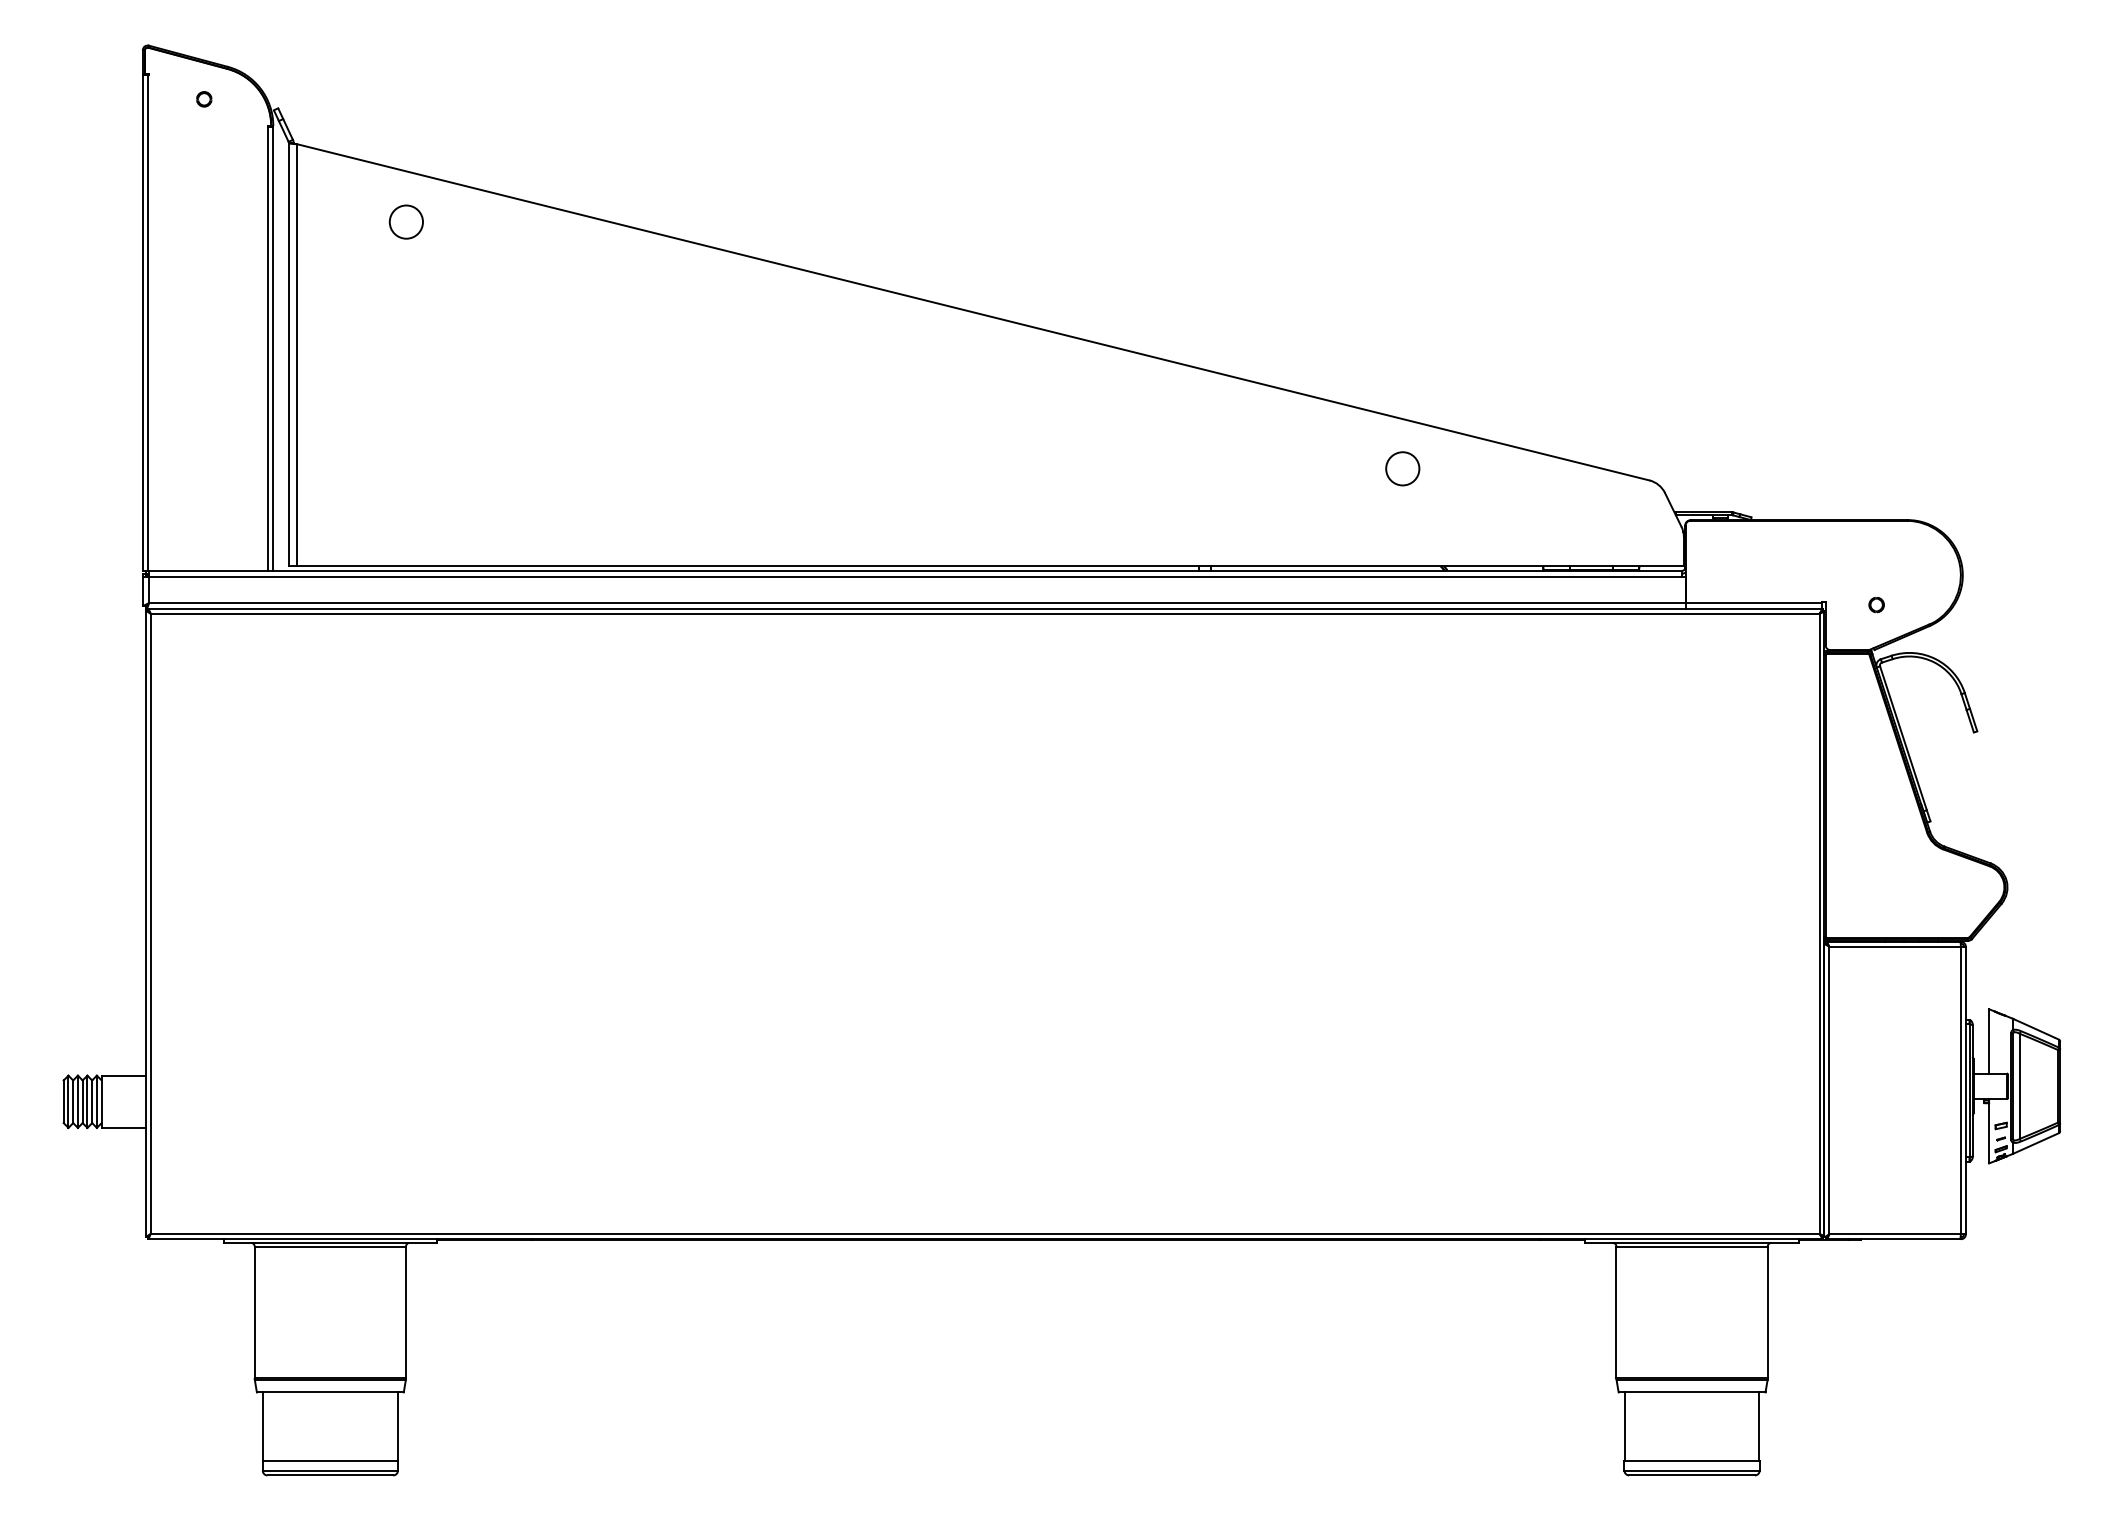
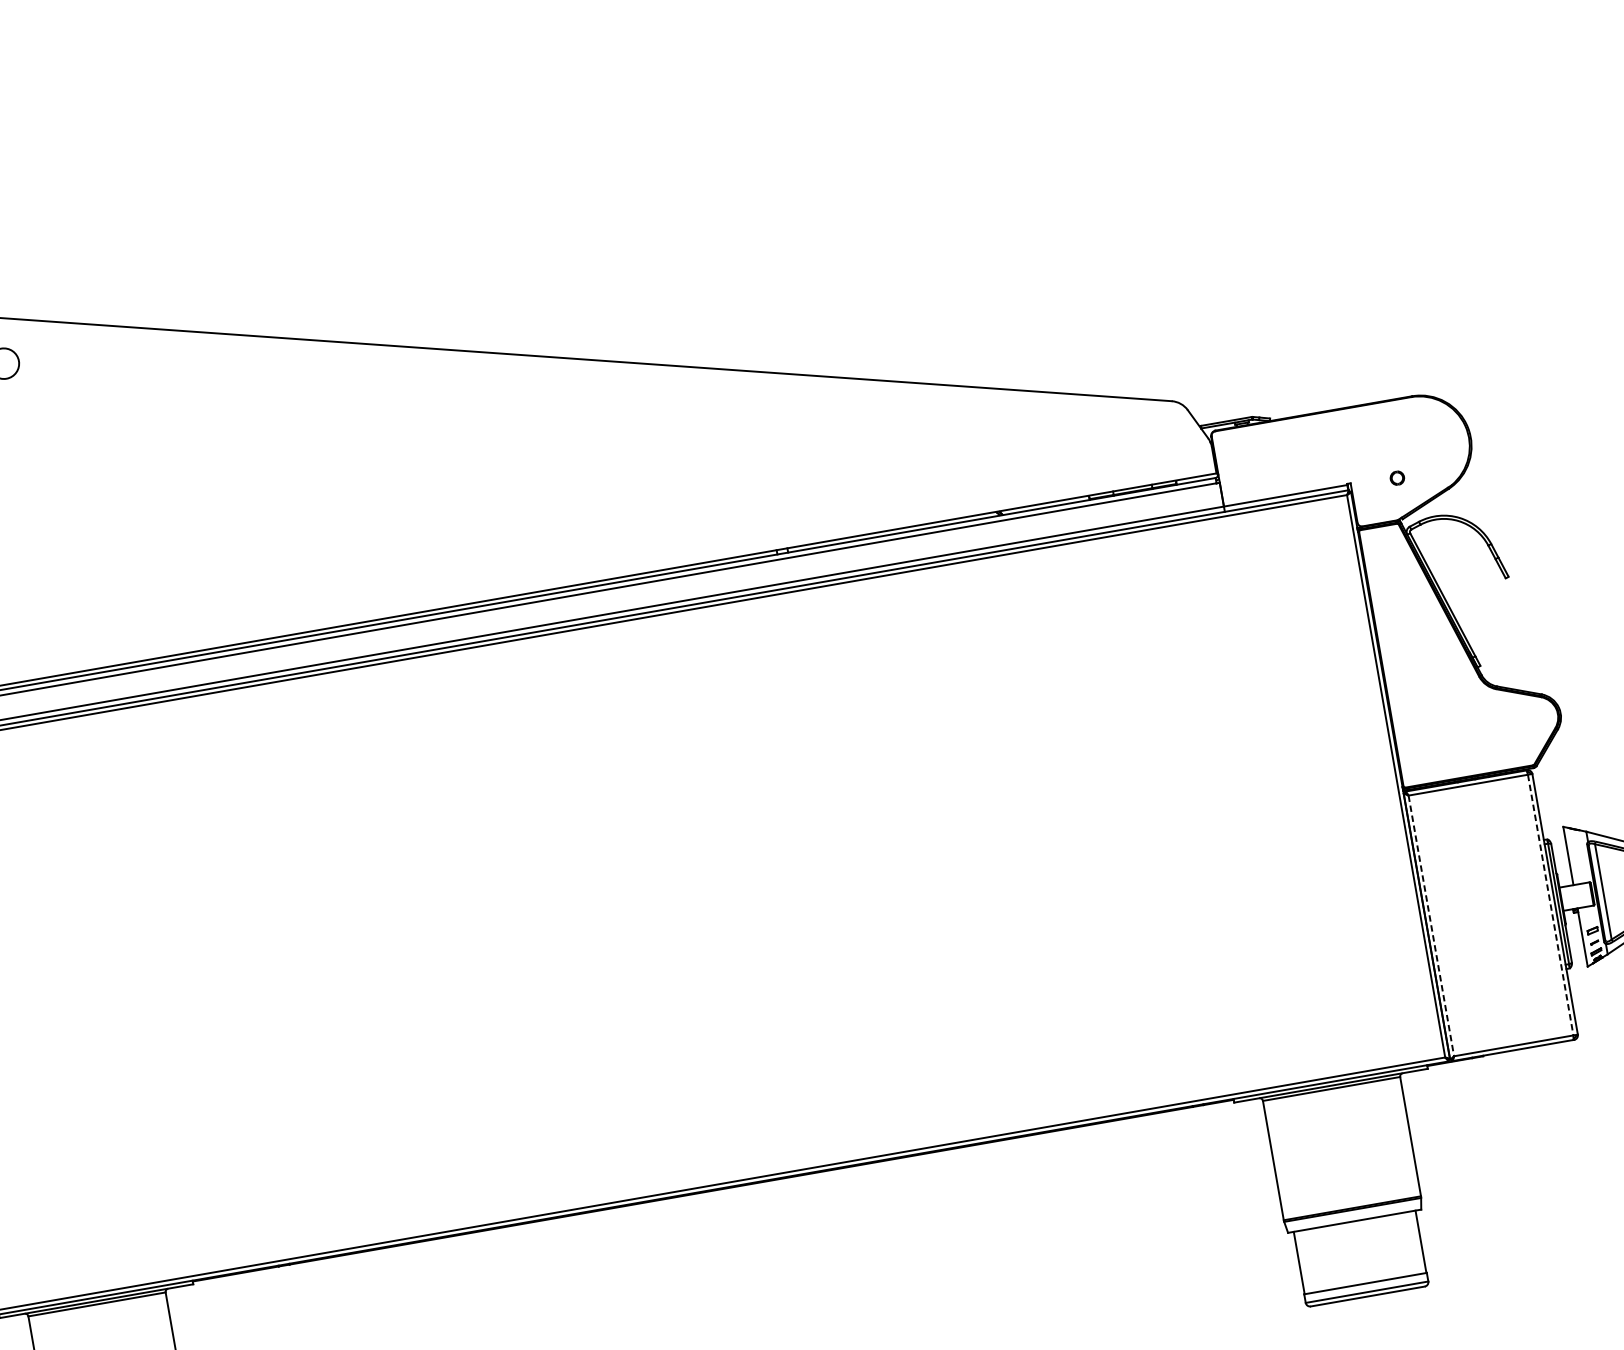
circle: (1402, 468) -> (945, 429), removed
line: (1829, 1090) -> (1431, 925), solid -> dashed
line: (1961, 1090) -> (1551, 904), solid -> dashed

